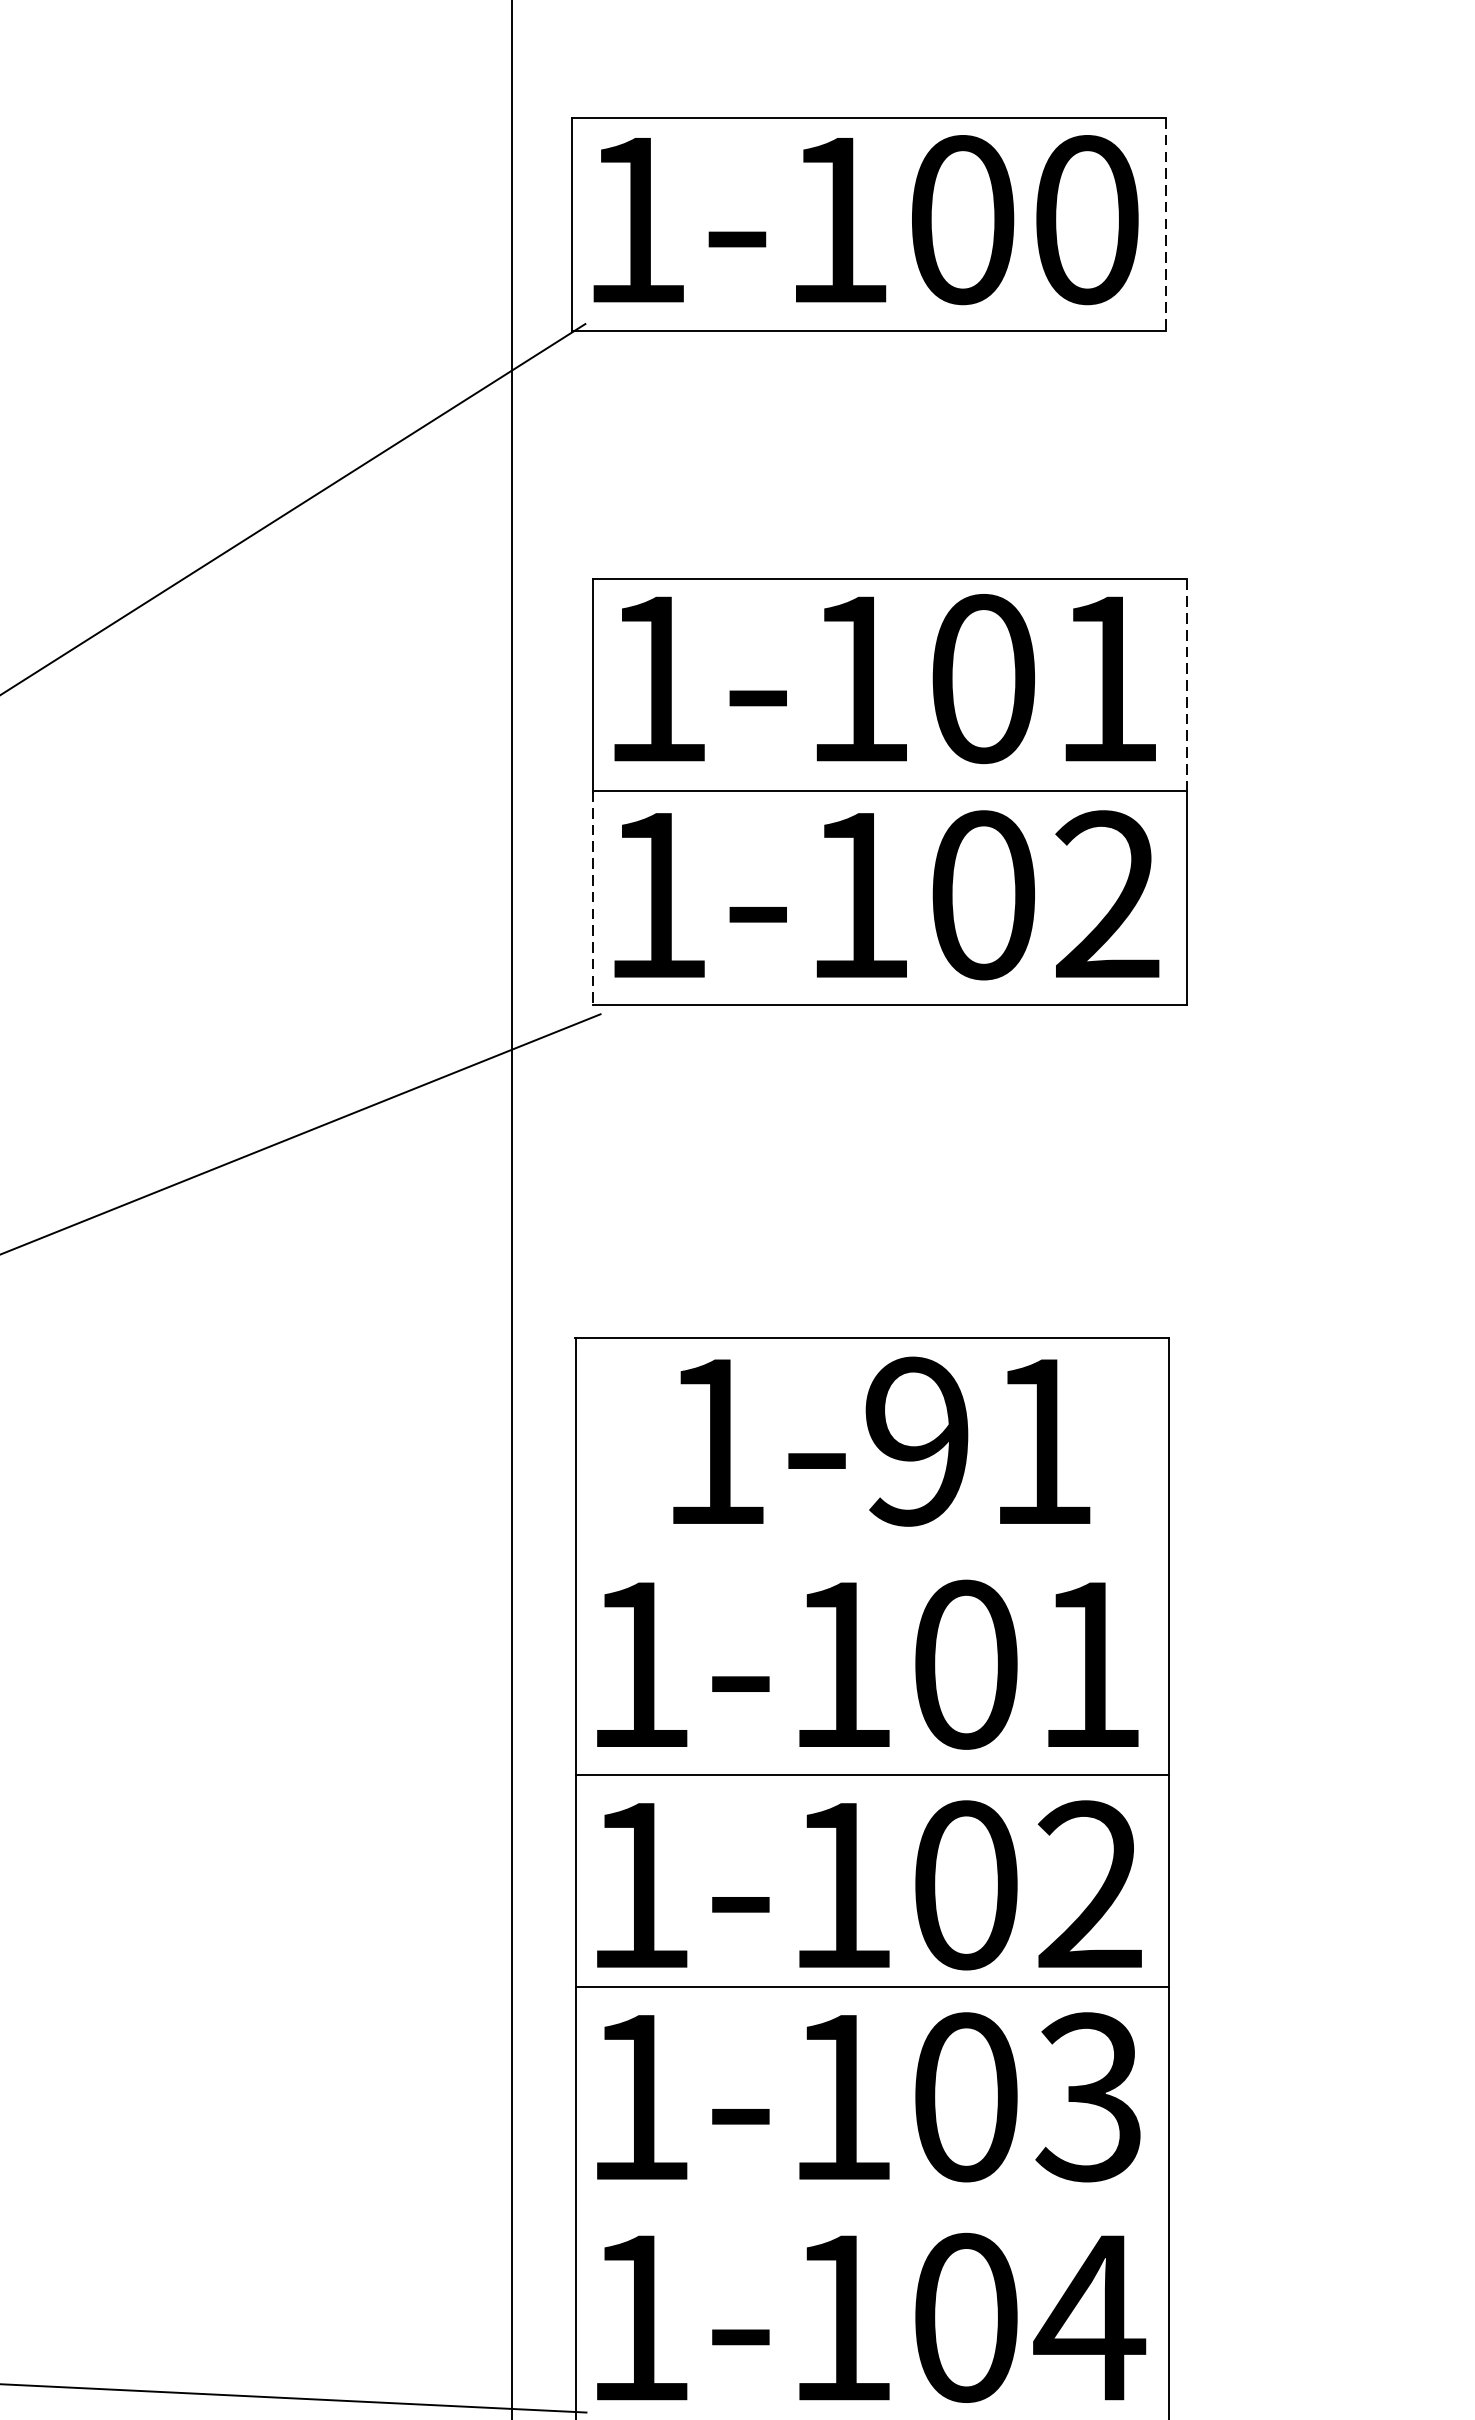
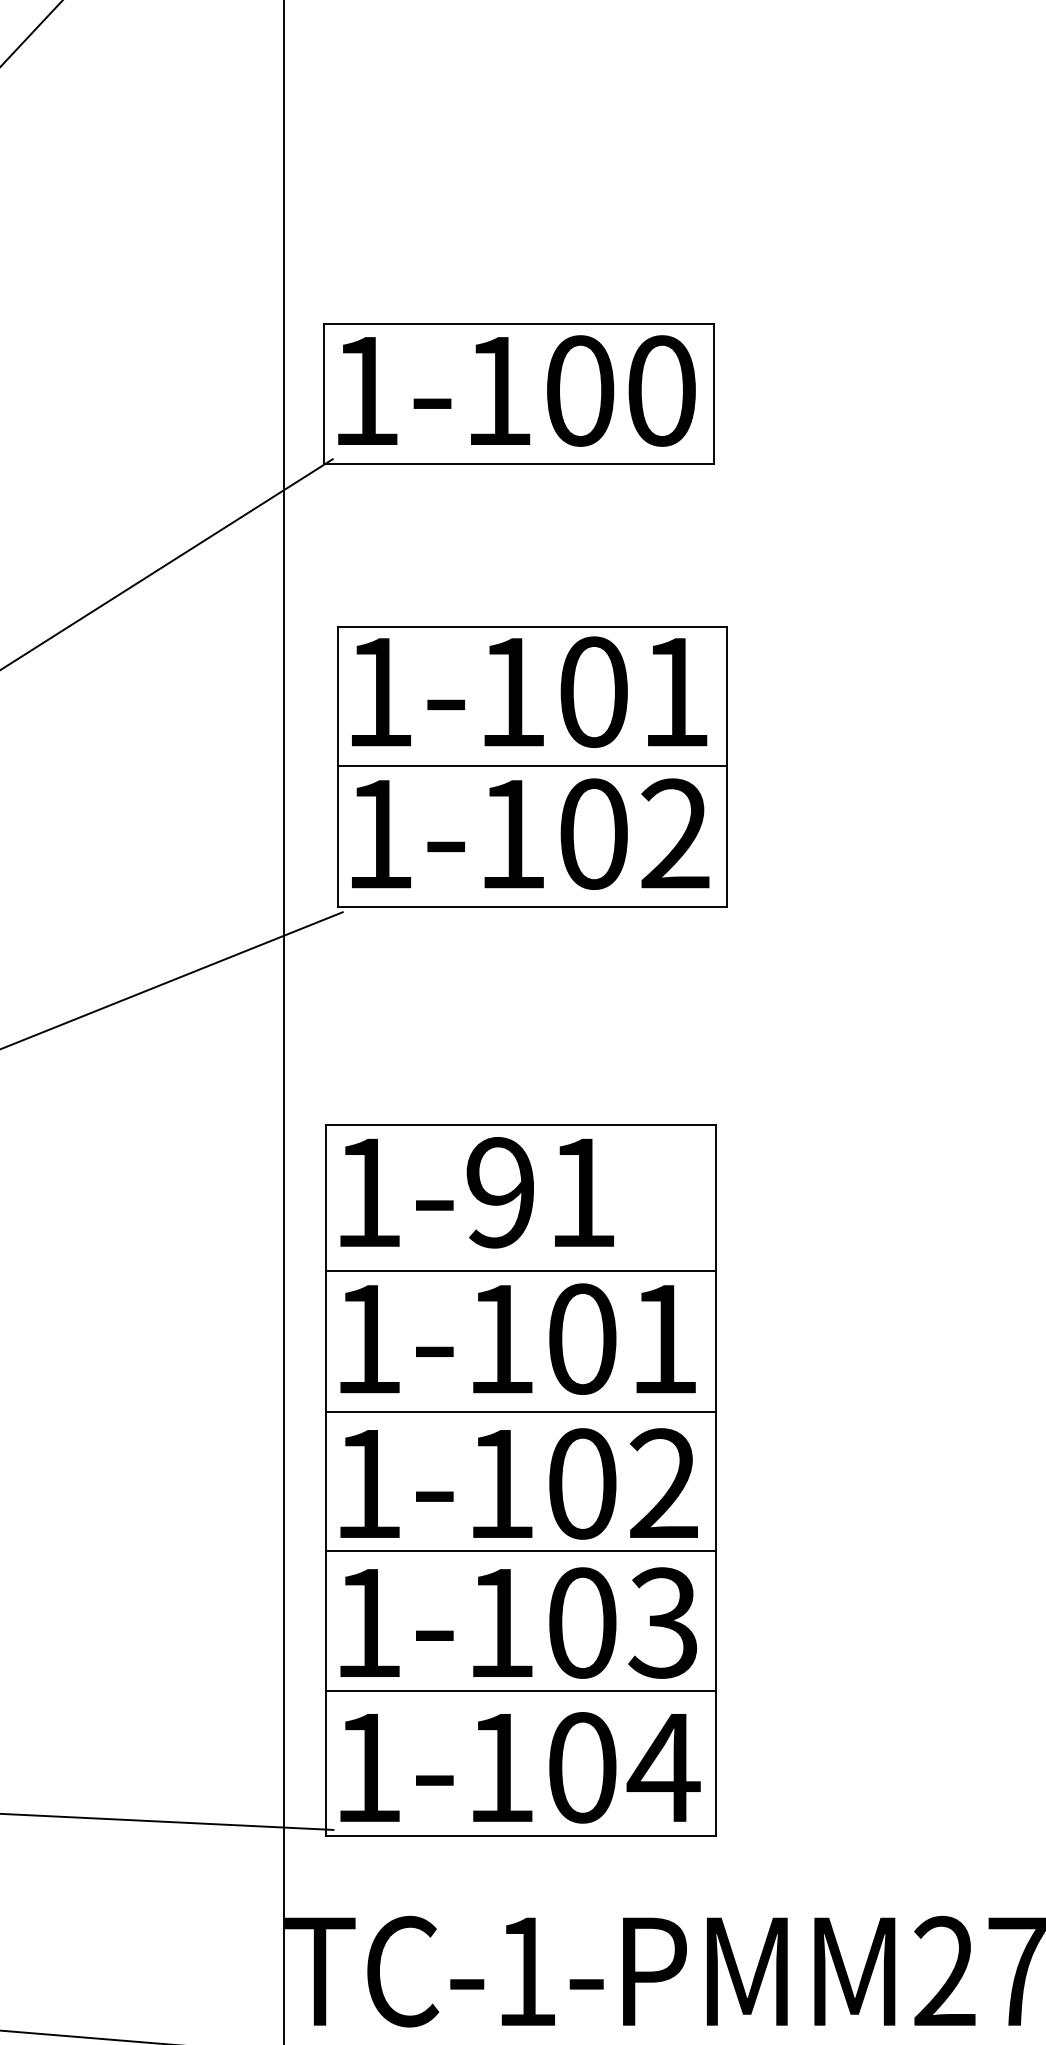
line: (1165, 223) -> (713, 393), dashed -> solid
line: (1186, 685) -> (727, 696), dashed -> solid
line: (592, 898) -> (337, 836), dashed -> solid
text: (880, 1441) -> (476, 1192), moved
line: (871, 1561) -> (520, 1271), added
line: (872, 2201) -> (521, 1691), added

